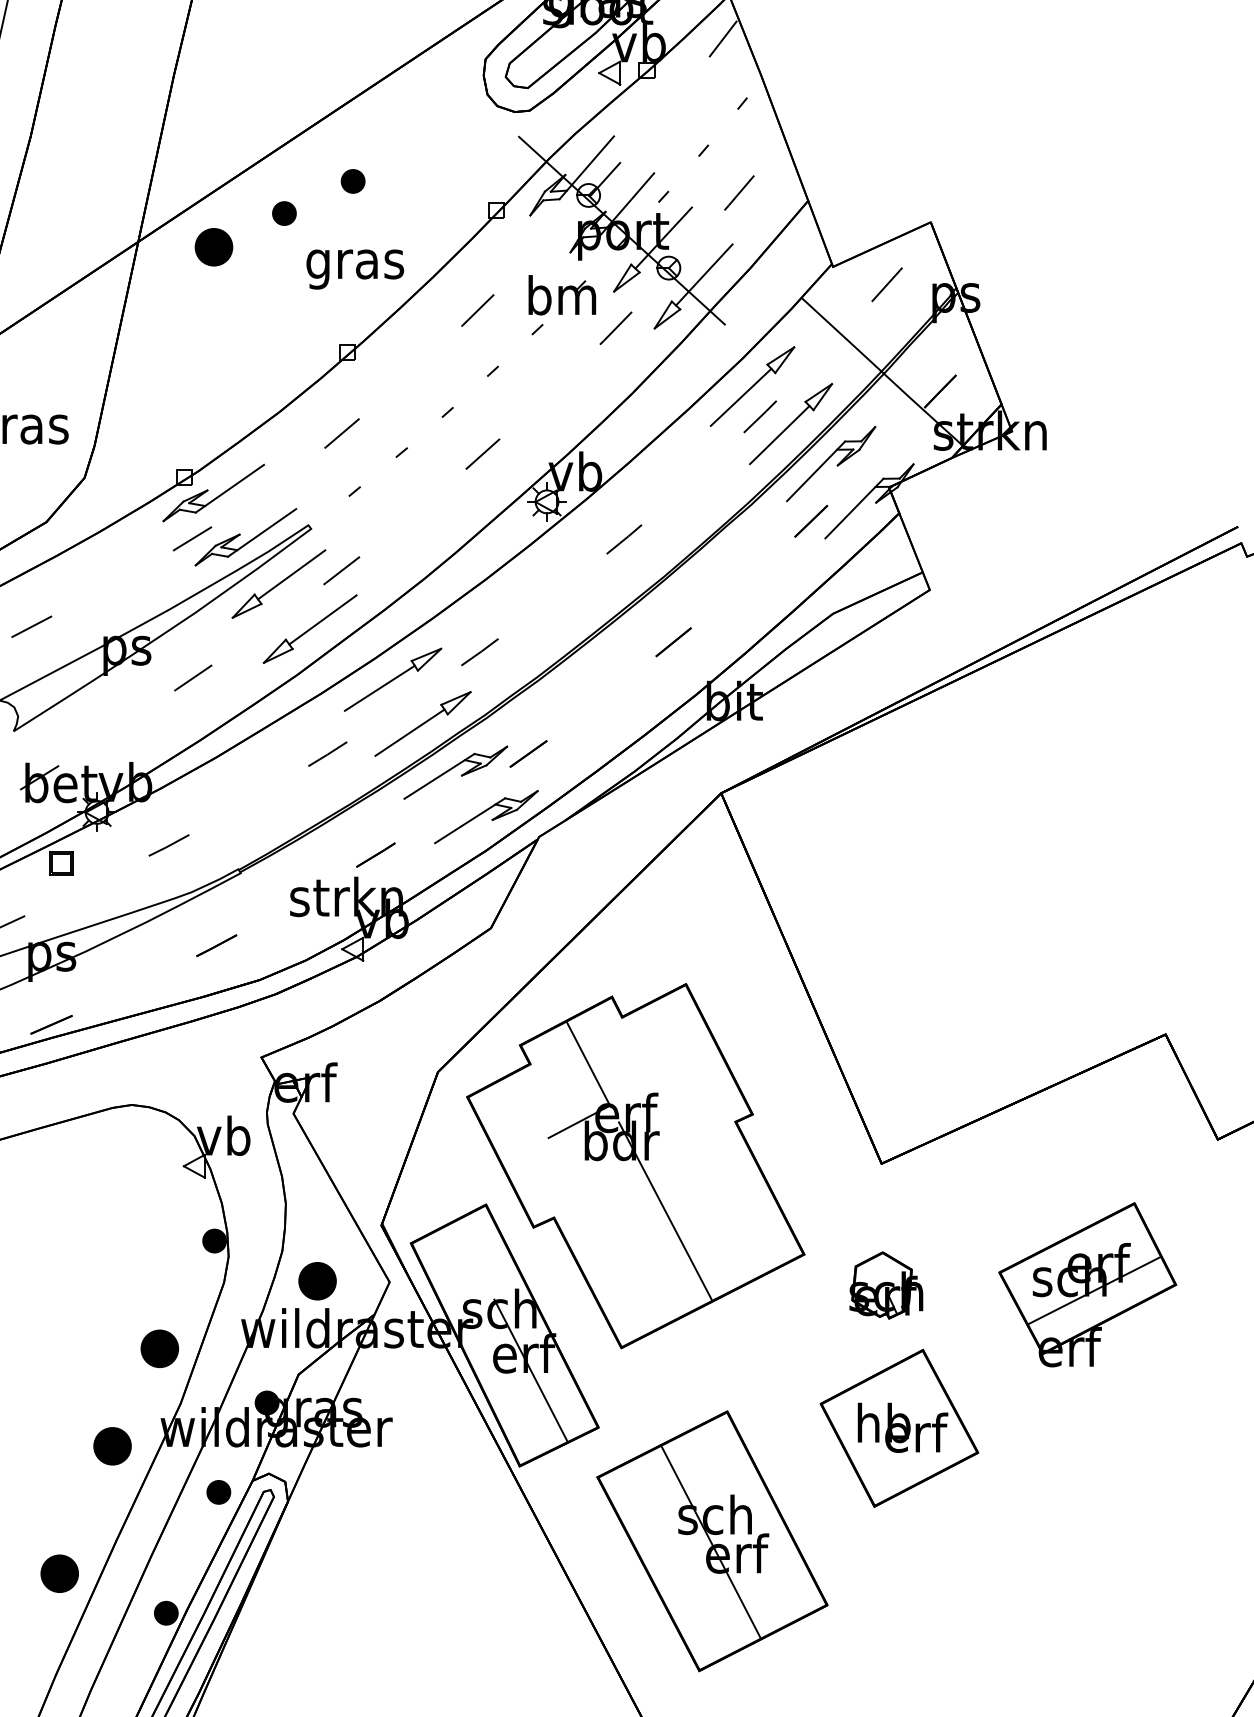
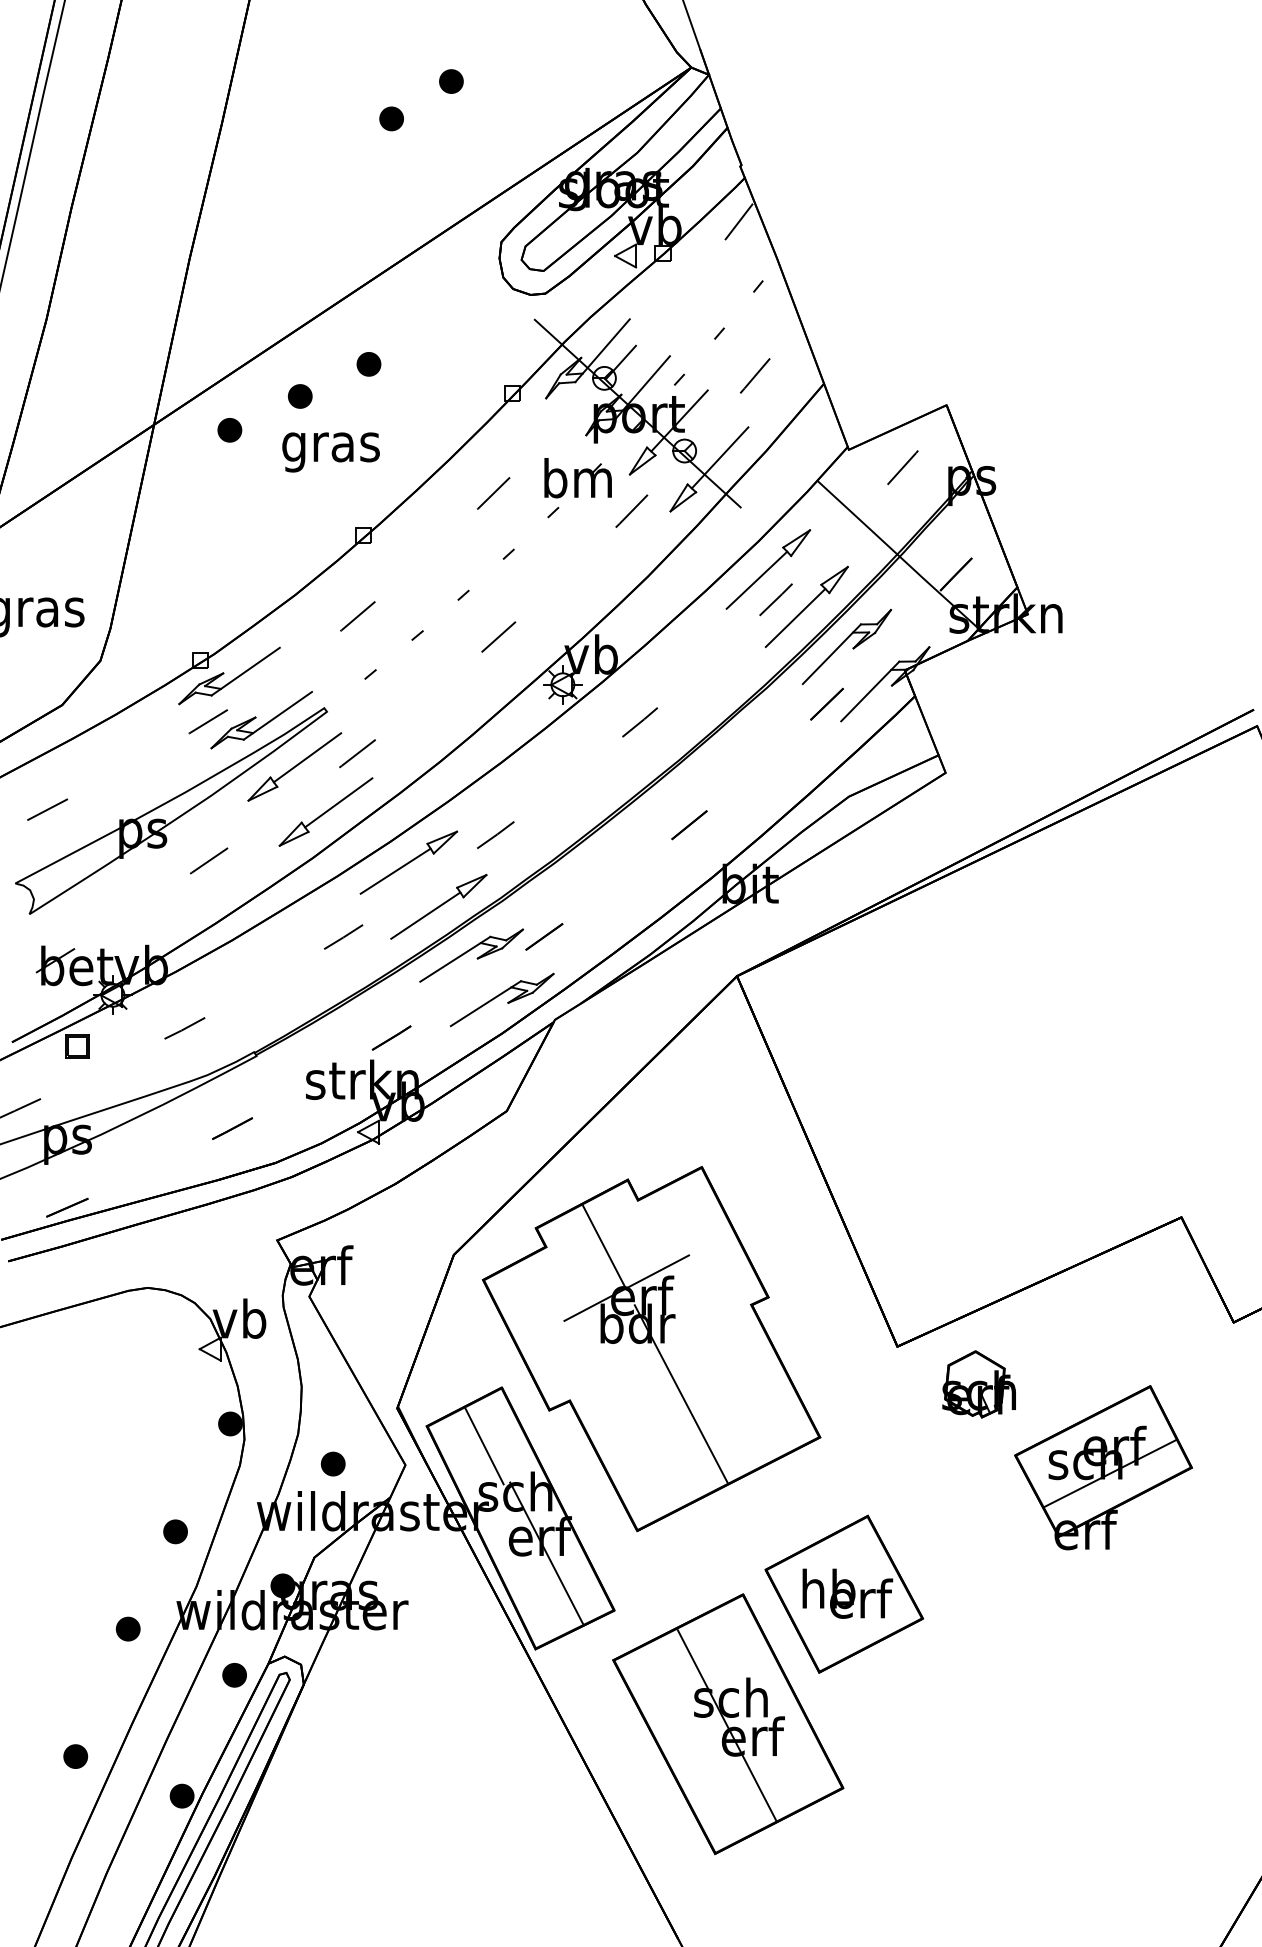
part: (213, 247) -> (229, 430), size x0.62
text: (354, 269) -> (330, 452), moved
line: (641, 1088) -> (657, 1271), added
line: (468, 1263) -> (484, 1446), added
part: (316, 1280) -> (332, 1463), size x0.62
part: (885, 1285) -> (978, 1384), moved
part: (159, 1348) -> (175, 1531), size x0.62
part: (898, 1427) -> (843, 1593), moved
part: (111, 1445) -> (127, 1628), size x0.62
part: (59, 1573) -> (75, 1756), size x0.62

